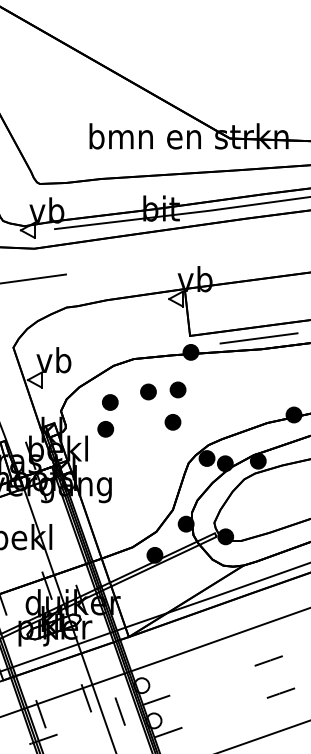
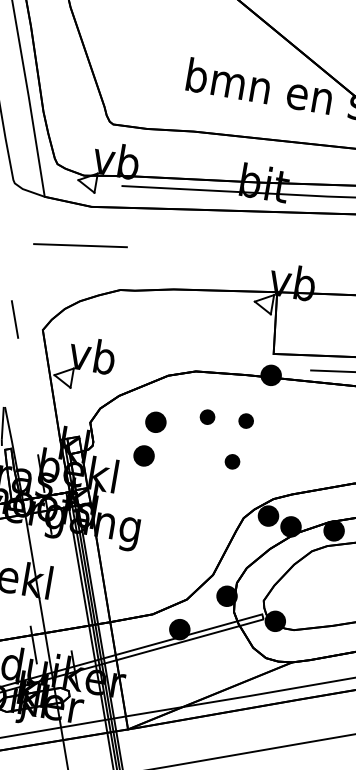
part: (177, 389) -> (245, 420), size x0.7
part: (148, 391) -> (207, 416), size x0.7
part: (172, 422) -> (231, 461), size x0.7

